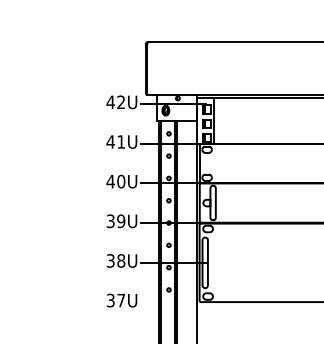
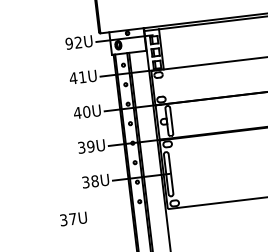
text: (110, 102) -> (69, 43), 42U -> 92U
text: (121, 300) -> (73, 218), moved

